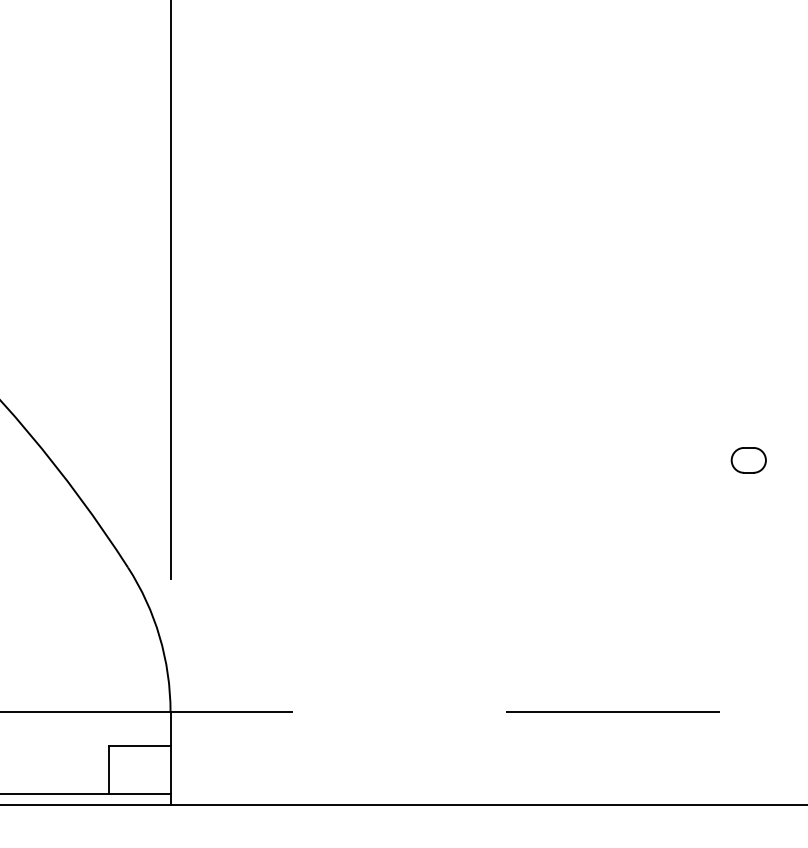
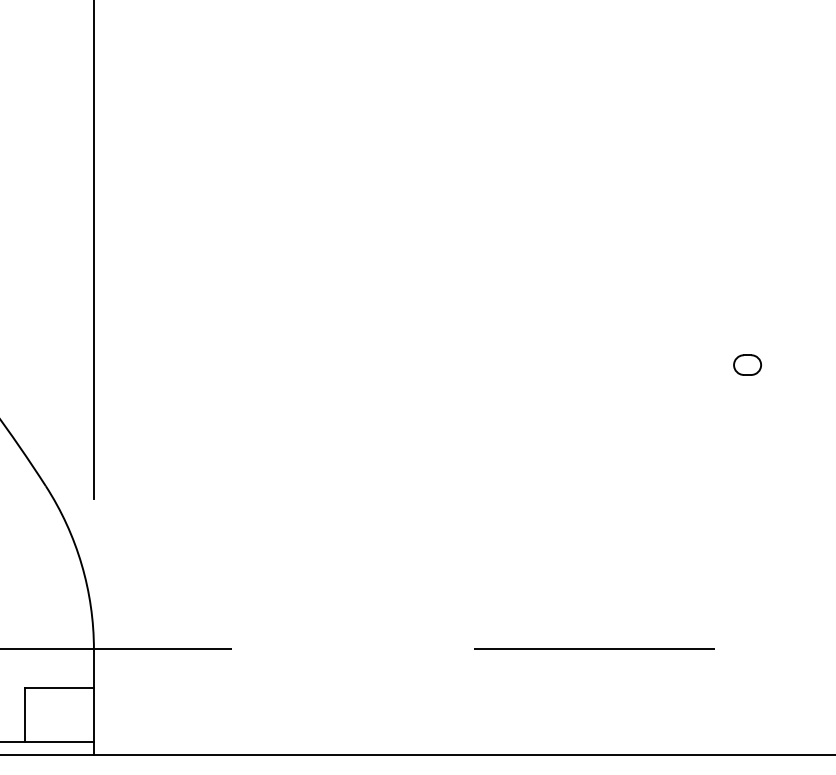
part: (748, 460) -> (747, 365), size x0.7

